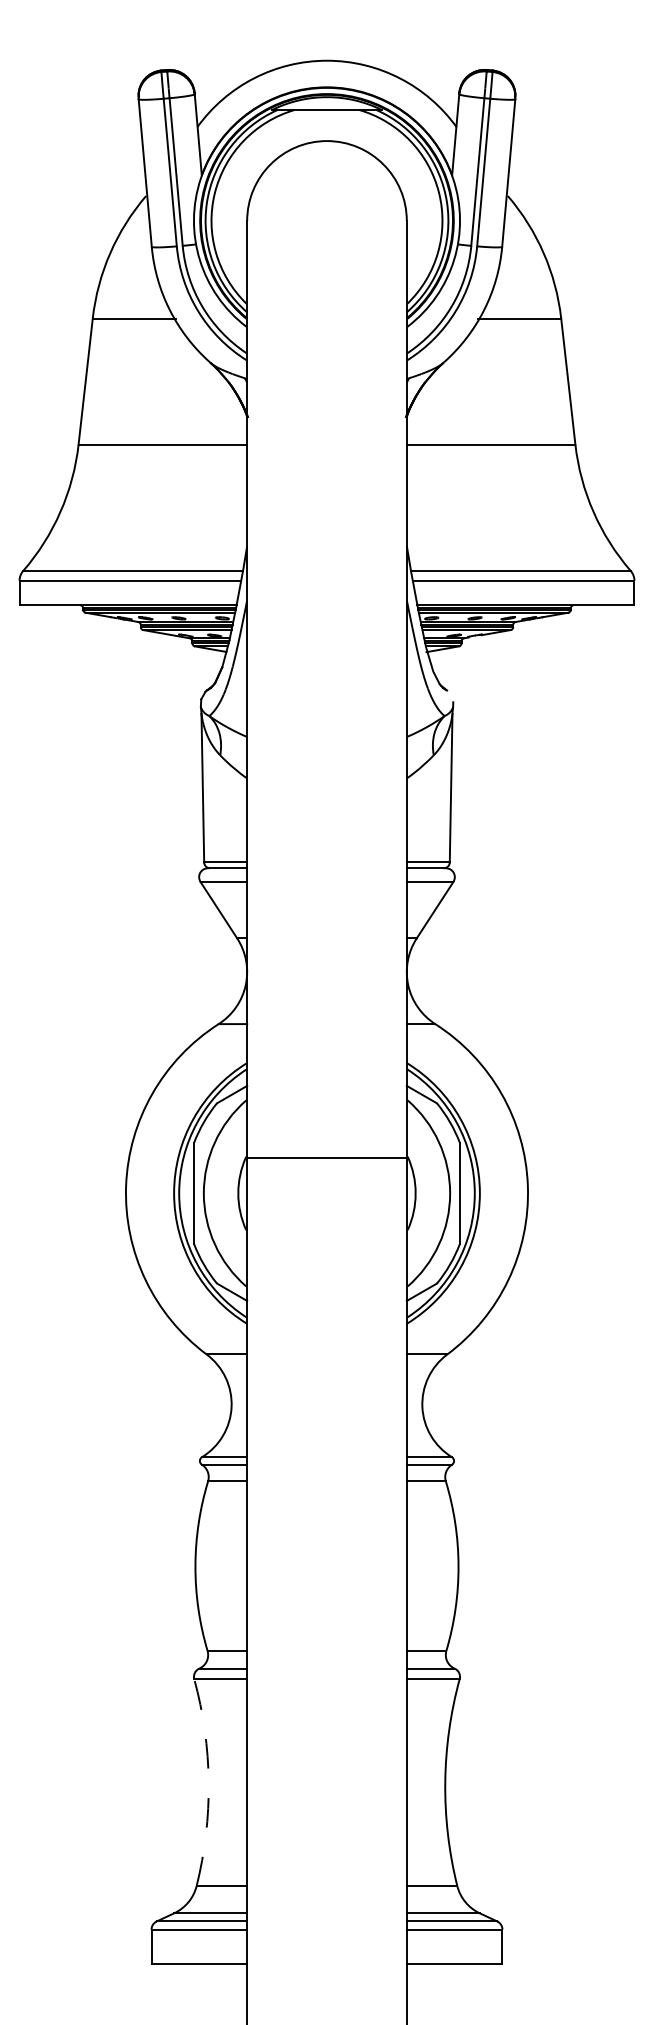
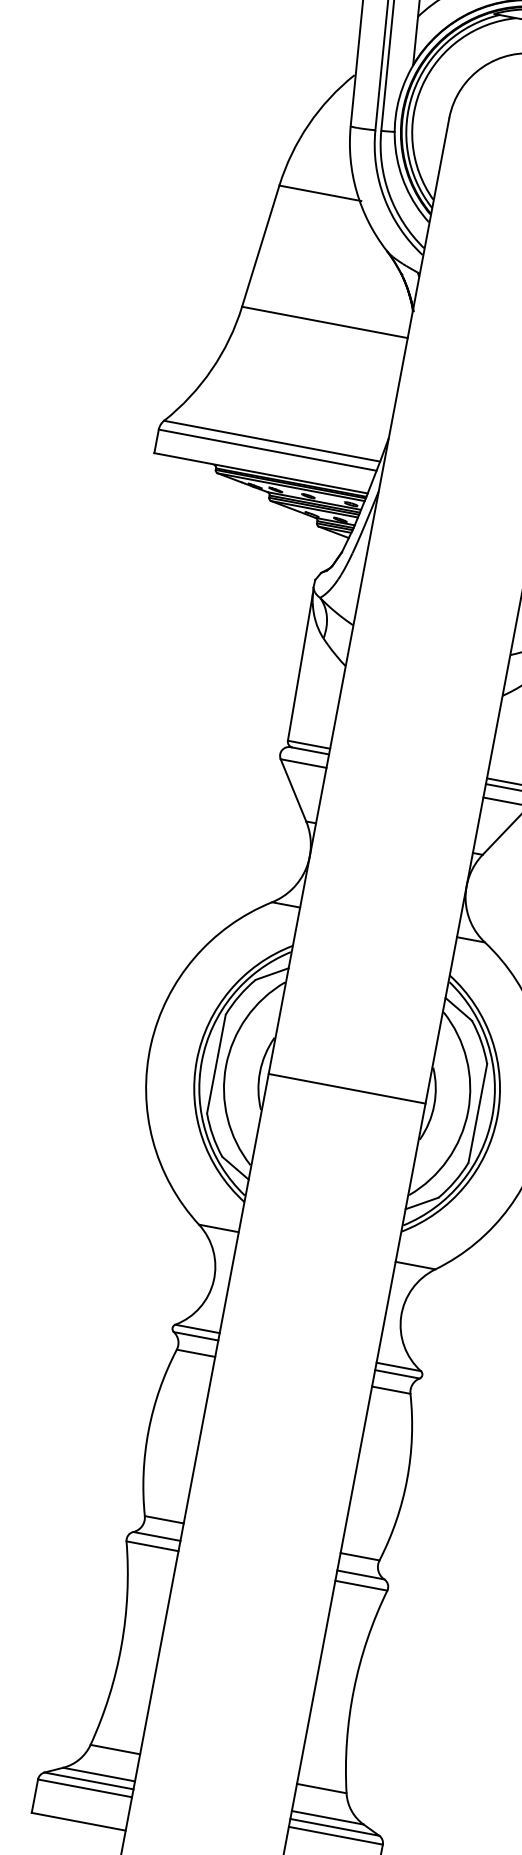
line: (326, 1158) -> (346, 1088), moved
arc: (208, 1782) -> (121, 1645), dashed -> solid

